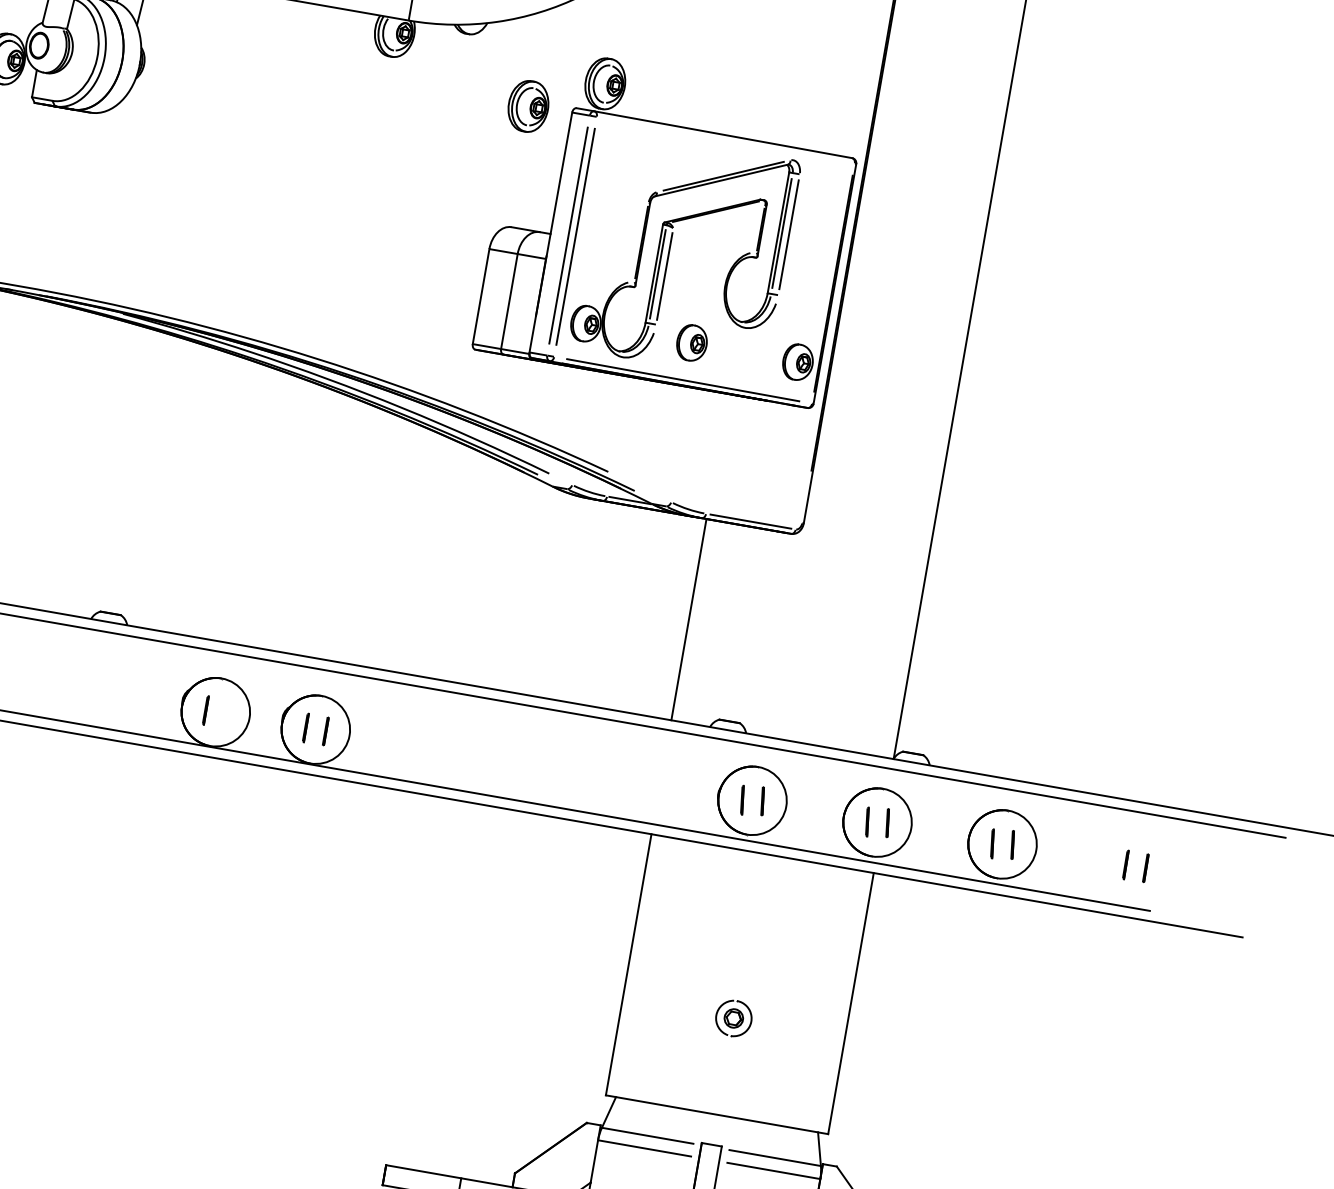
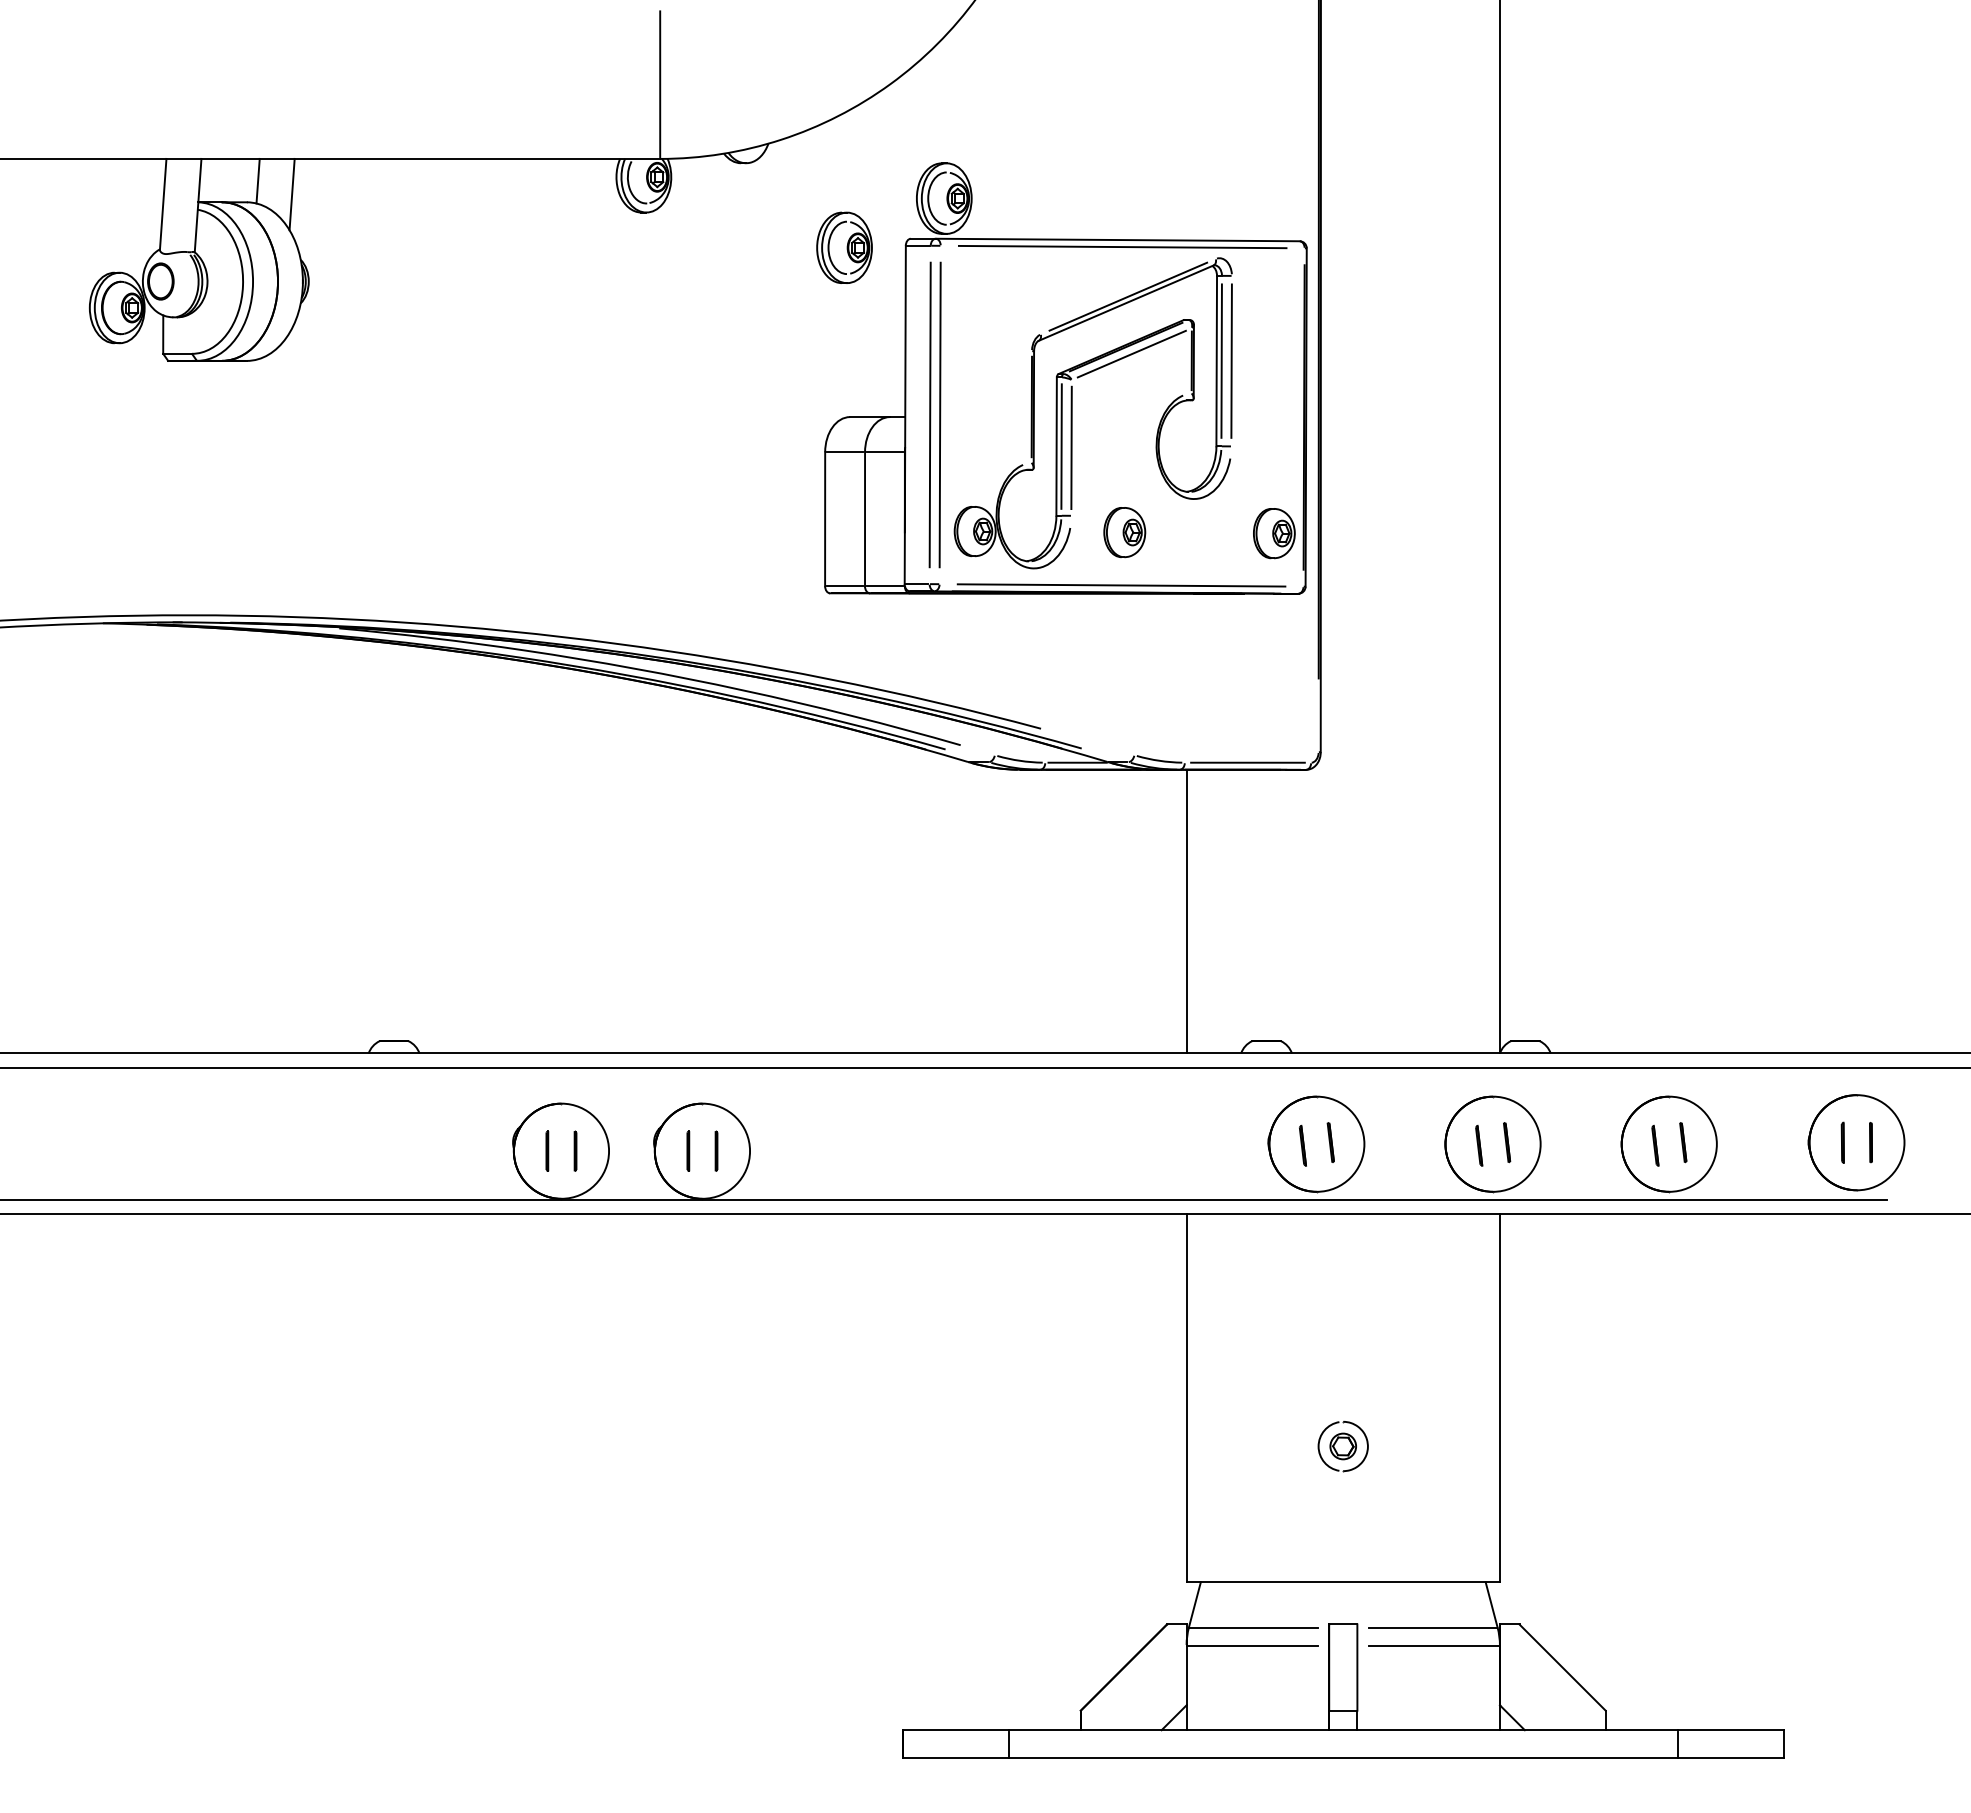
line: (725, 139) -> (1122, 246), added
line: (718, 216) -> (1131, 353), added
line: (225, 713) -> (575, 1150), added
part: (1135, 866) -> (1856, 1142), added

